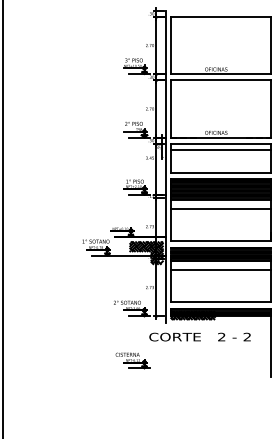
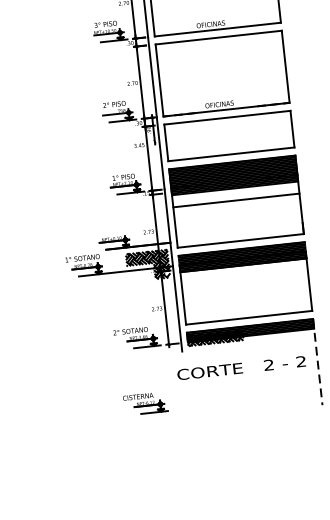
line: (221, 150) -> (228, 126), removed
line: (221, 270) -> (245, 277), removed
text: (199, 336) -> (240, 367), moved
line: (271, 343) -> (318, 362), solid -> dashed

